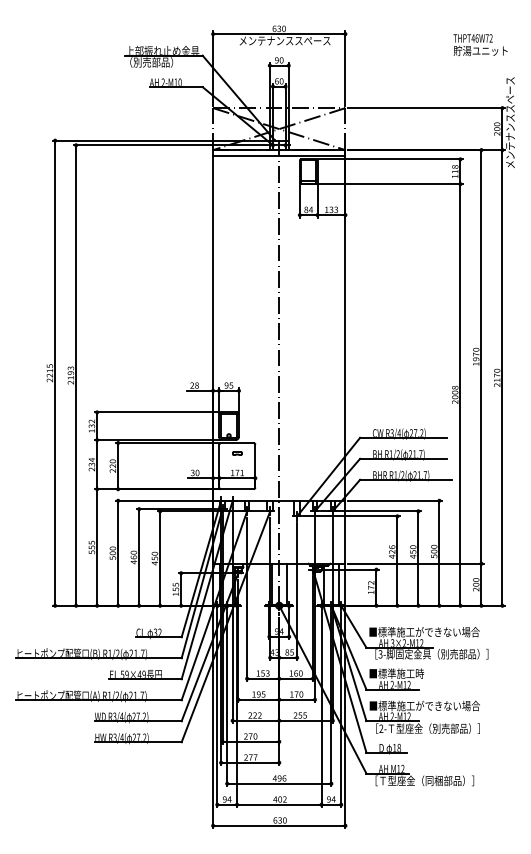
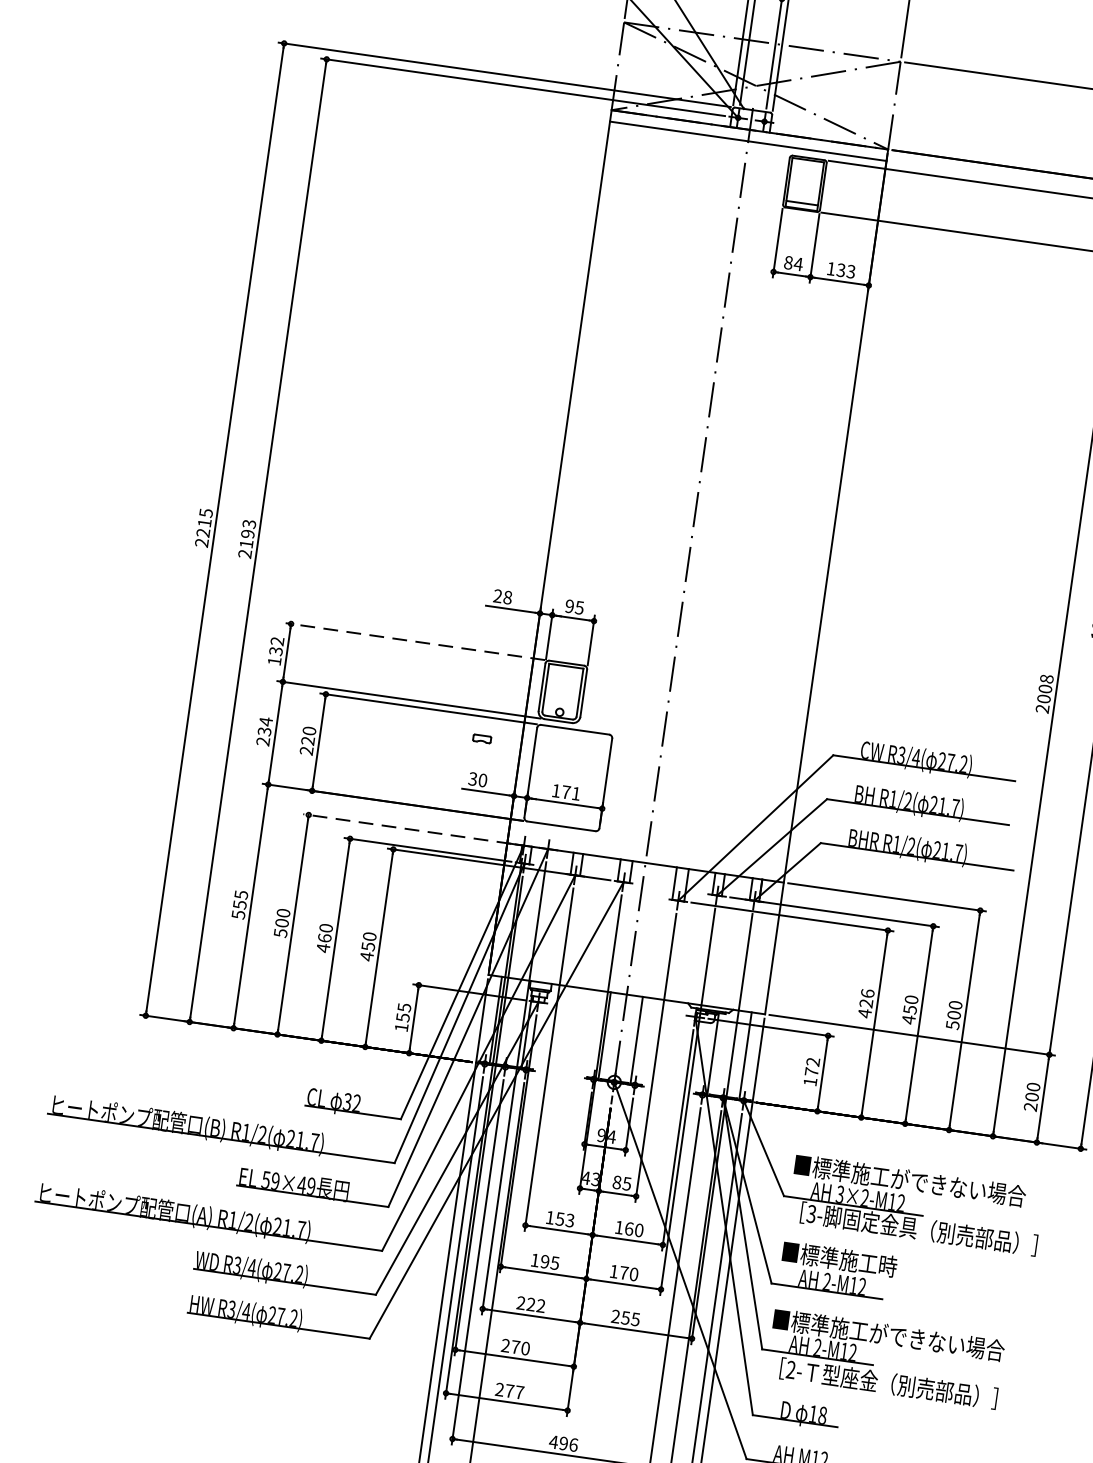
line: (156, 412) -> (415, 641), solid -> dashed
part: (237, 453) -> (482, 738), moved
line: (165, 500) -> (407, 828), solid -> dashed

